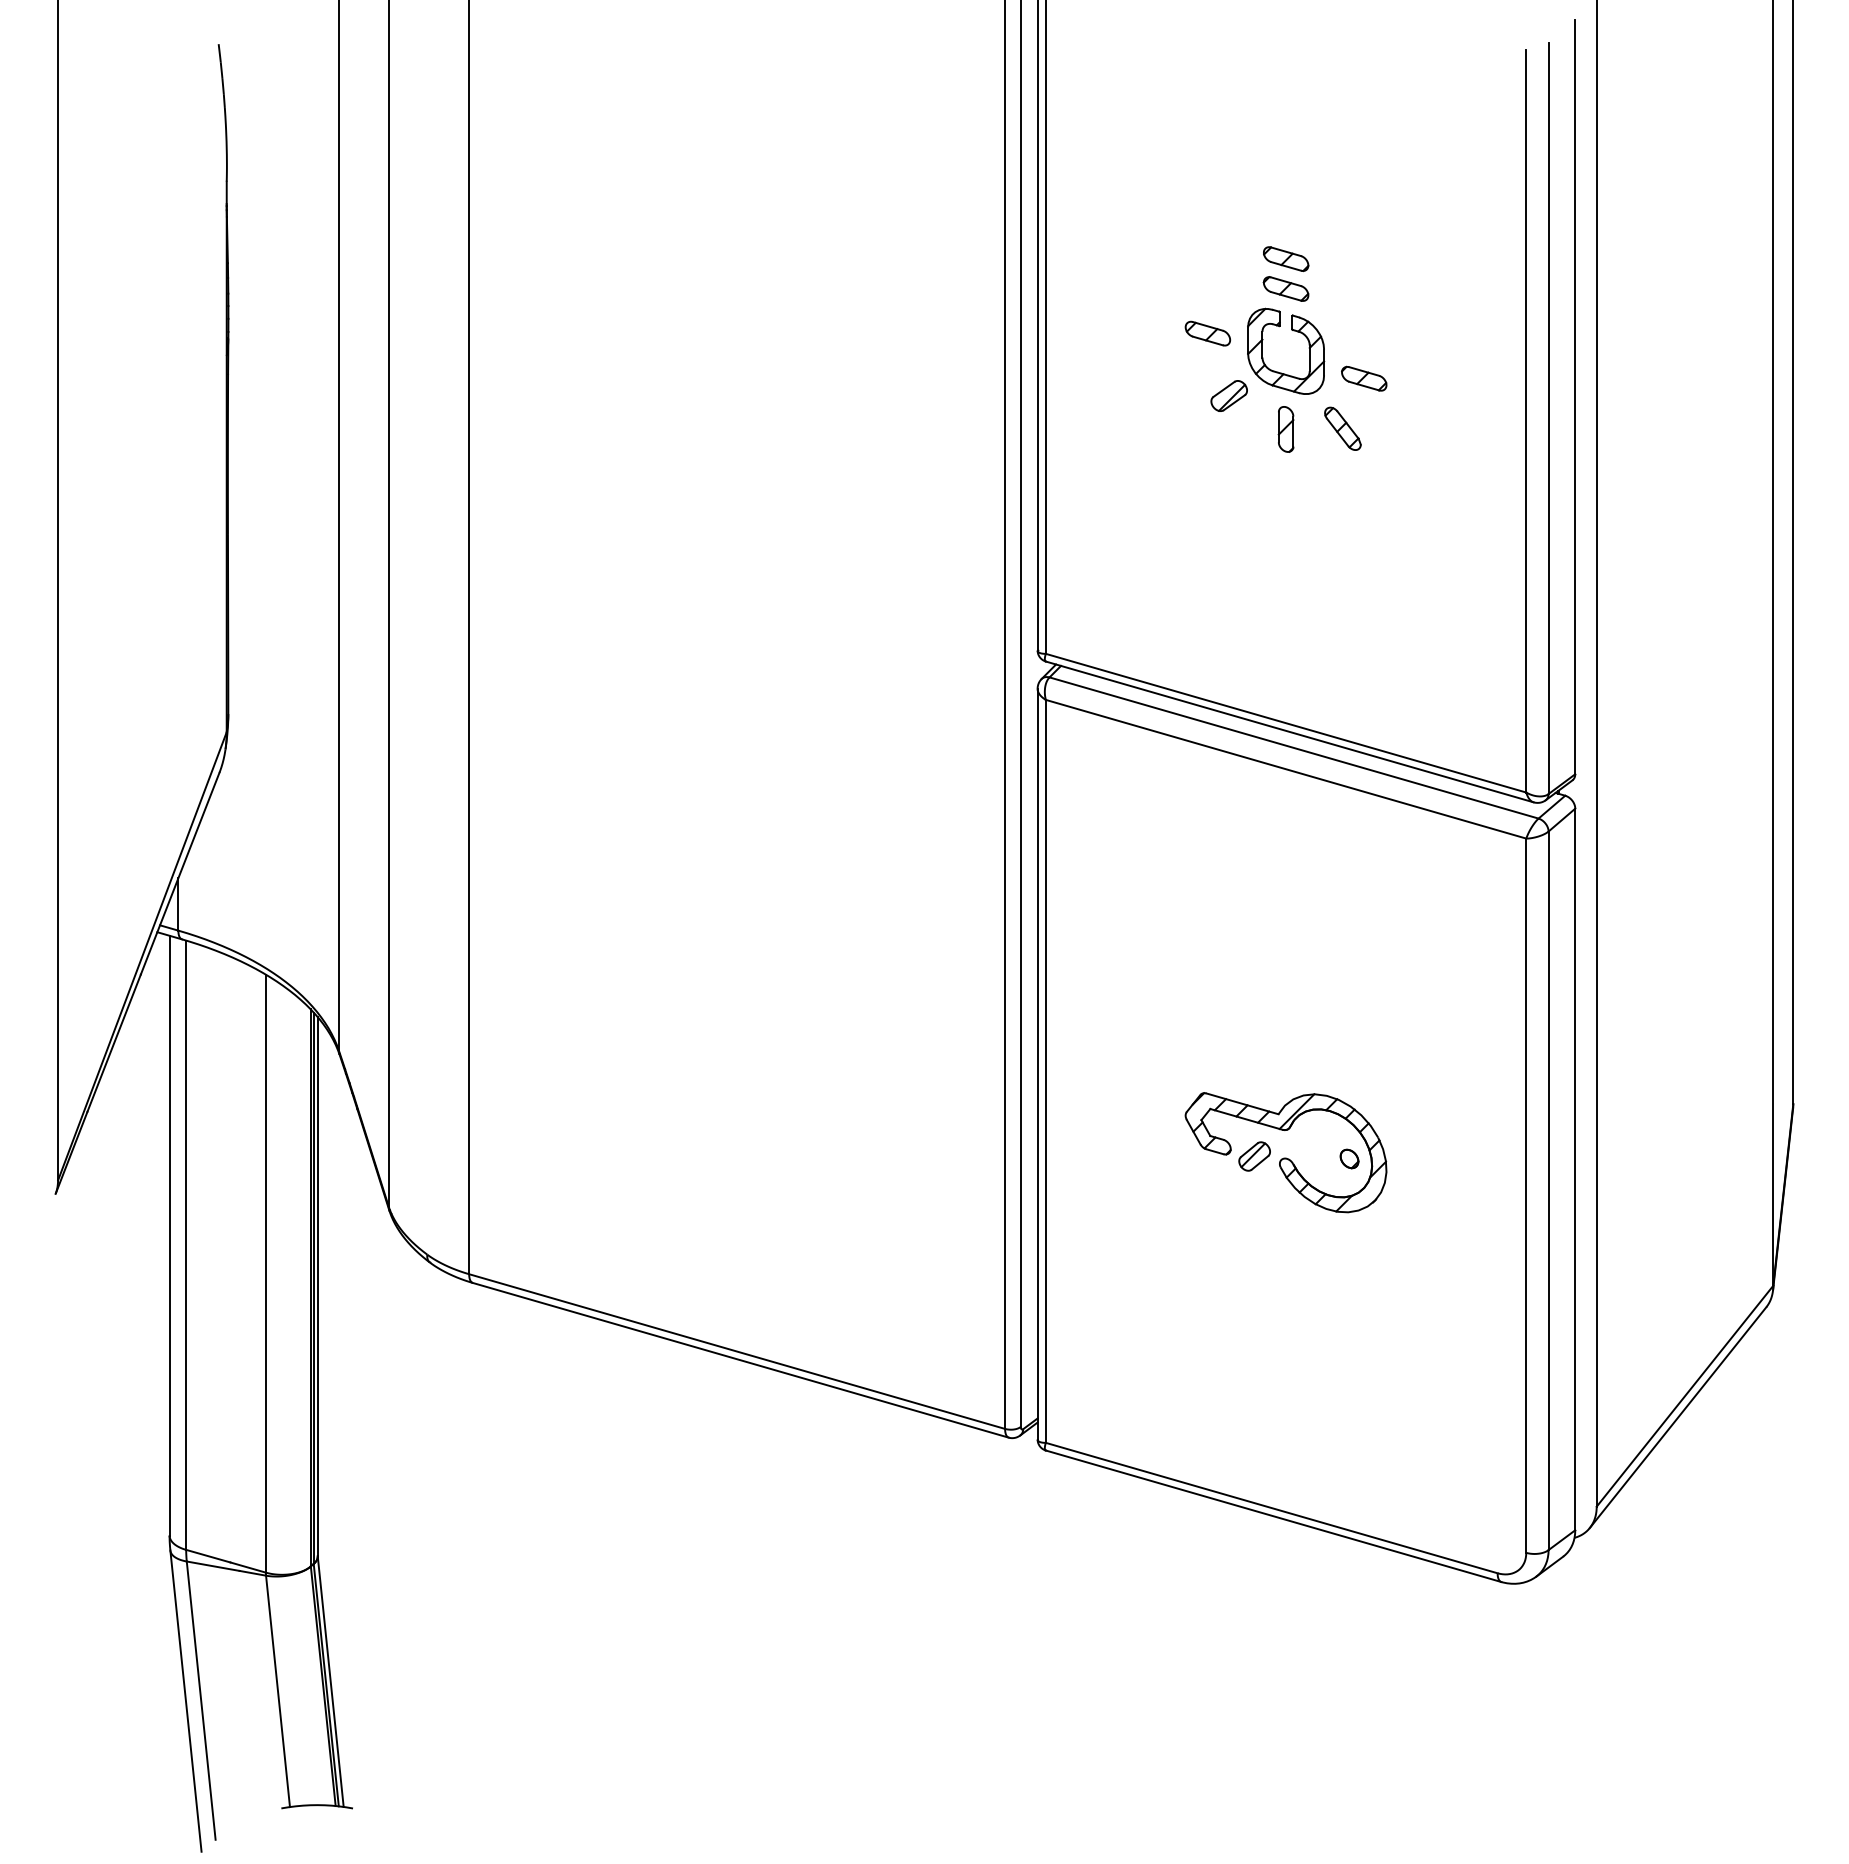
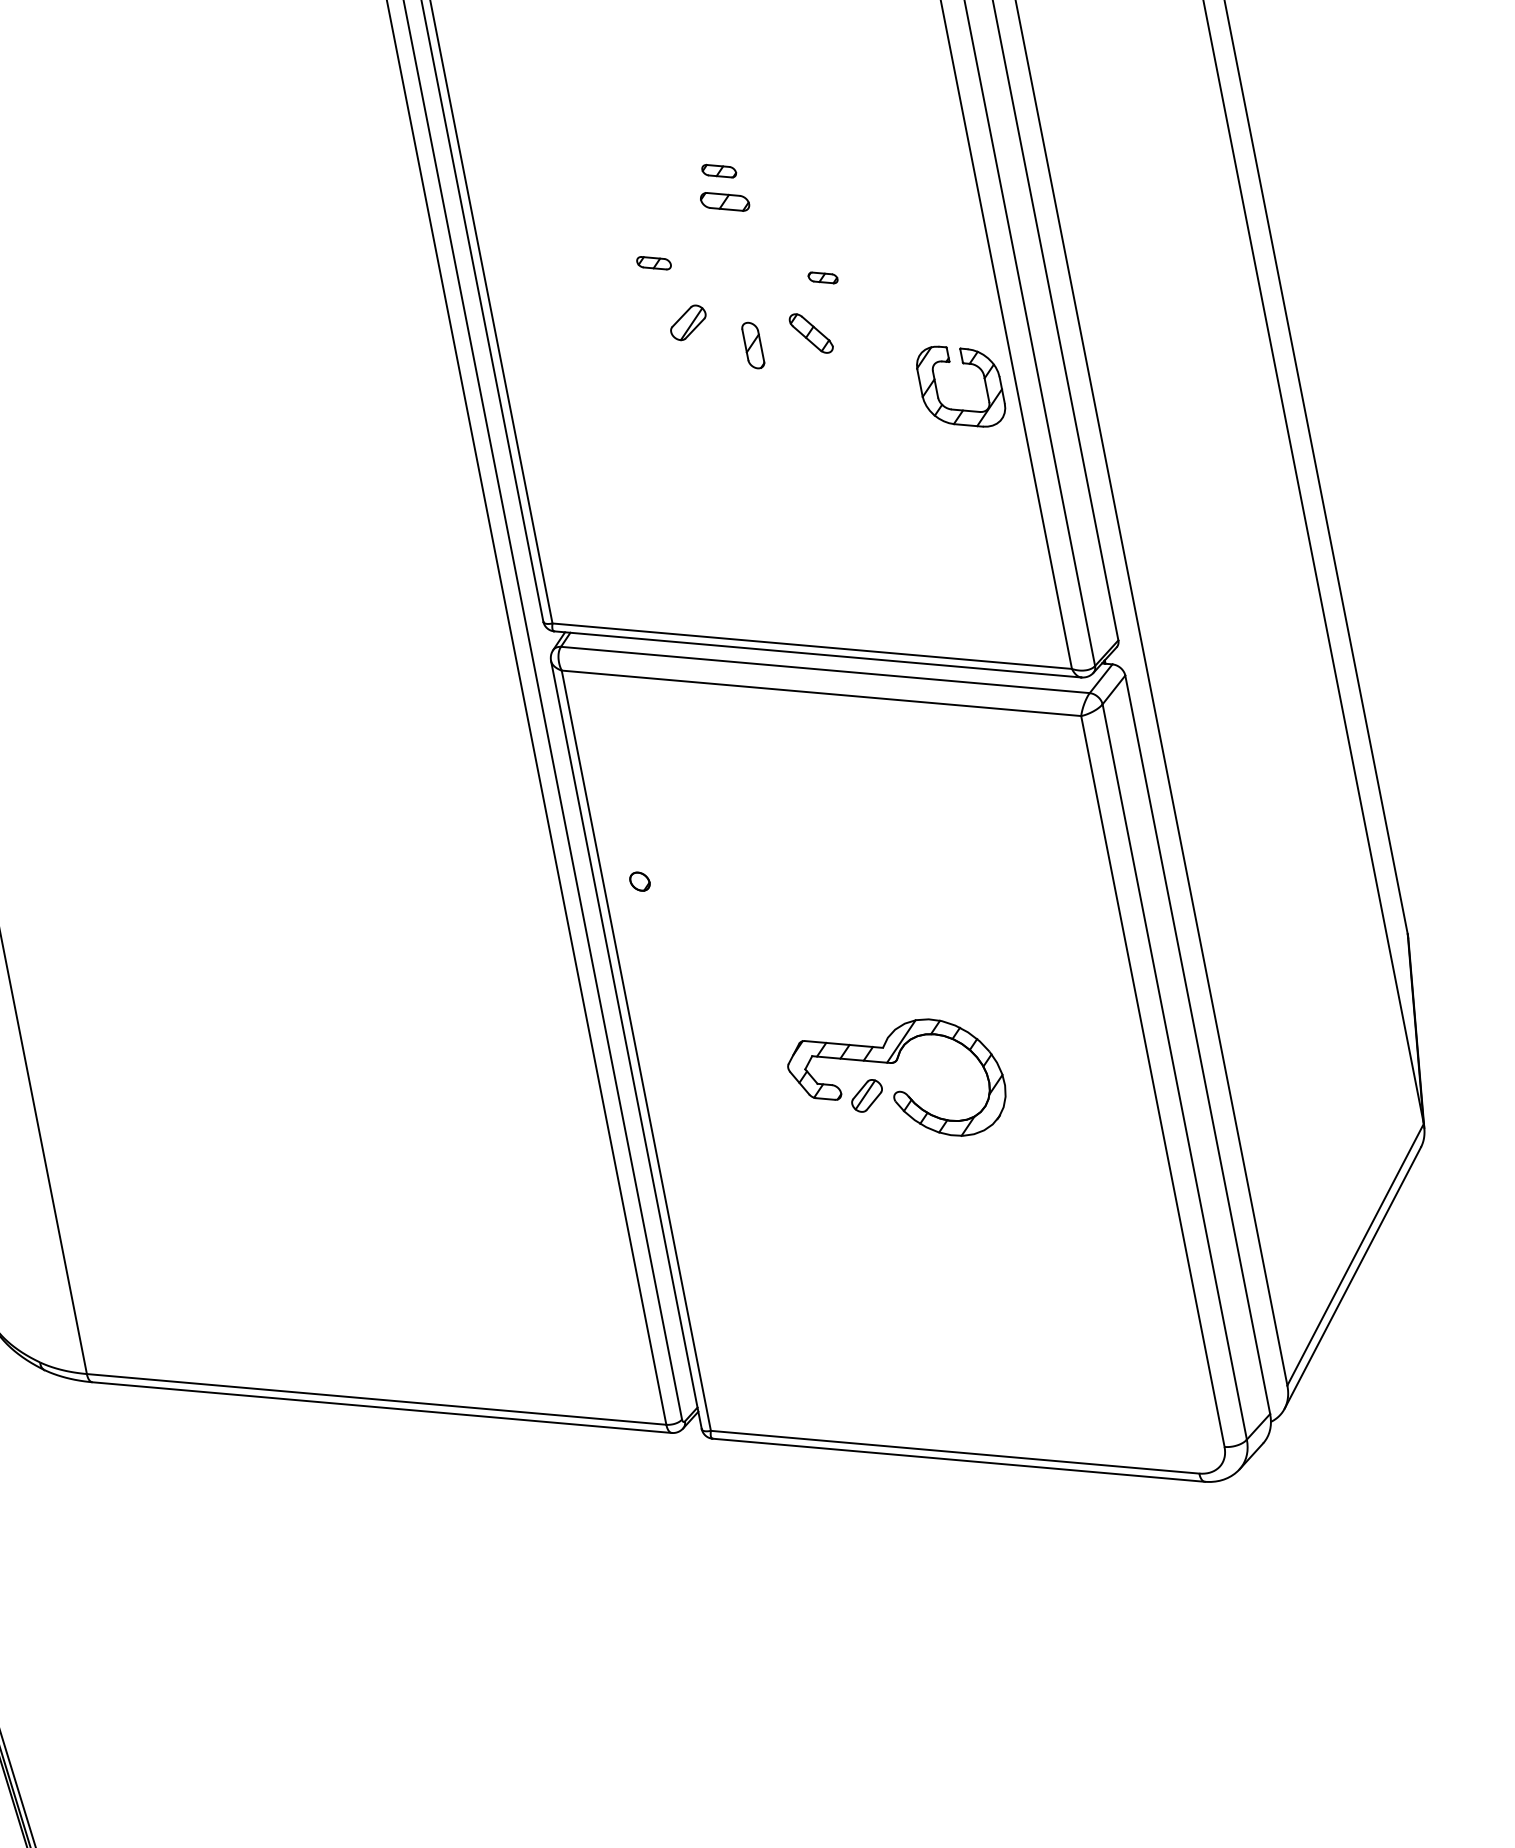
part: (1286, 258) -> (719, 170), size x0.7
part: (1293, 331) -> (964, 364), moved
part: (1207, 333) -> (653, 263), size x0.7
part: (1364, 378) -> (823, 277), size x0.6
part: (1349, 1158) -> (639, 881), moved

